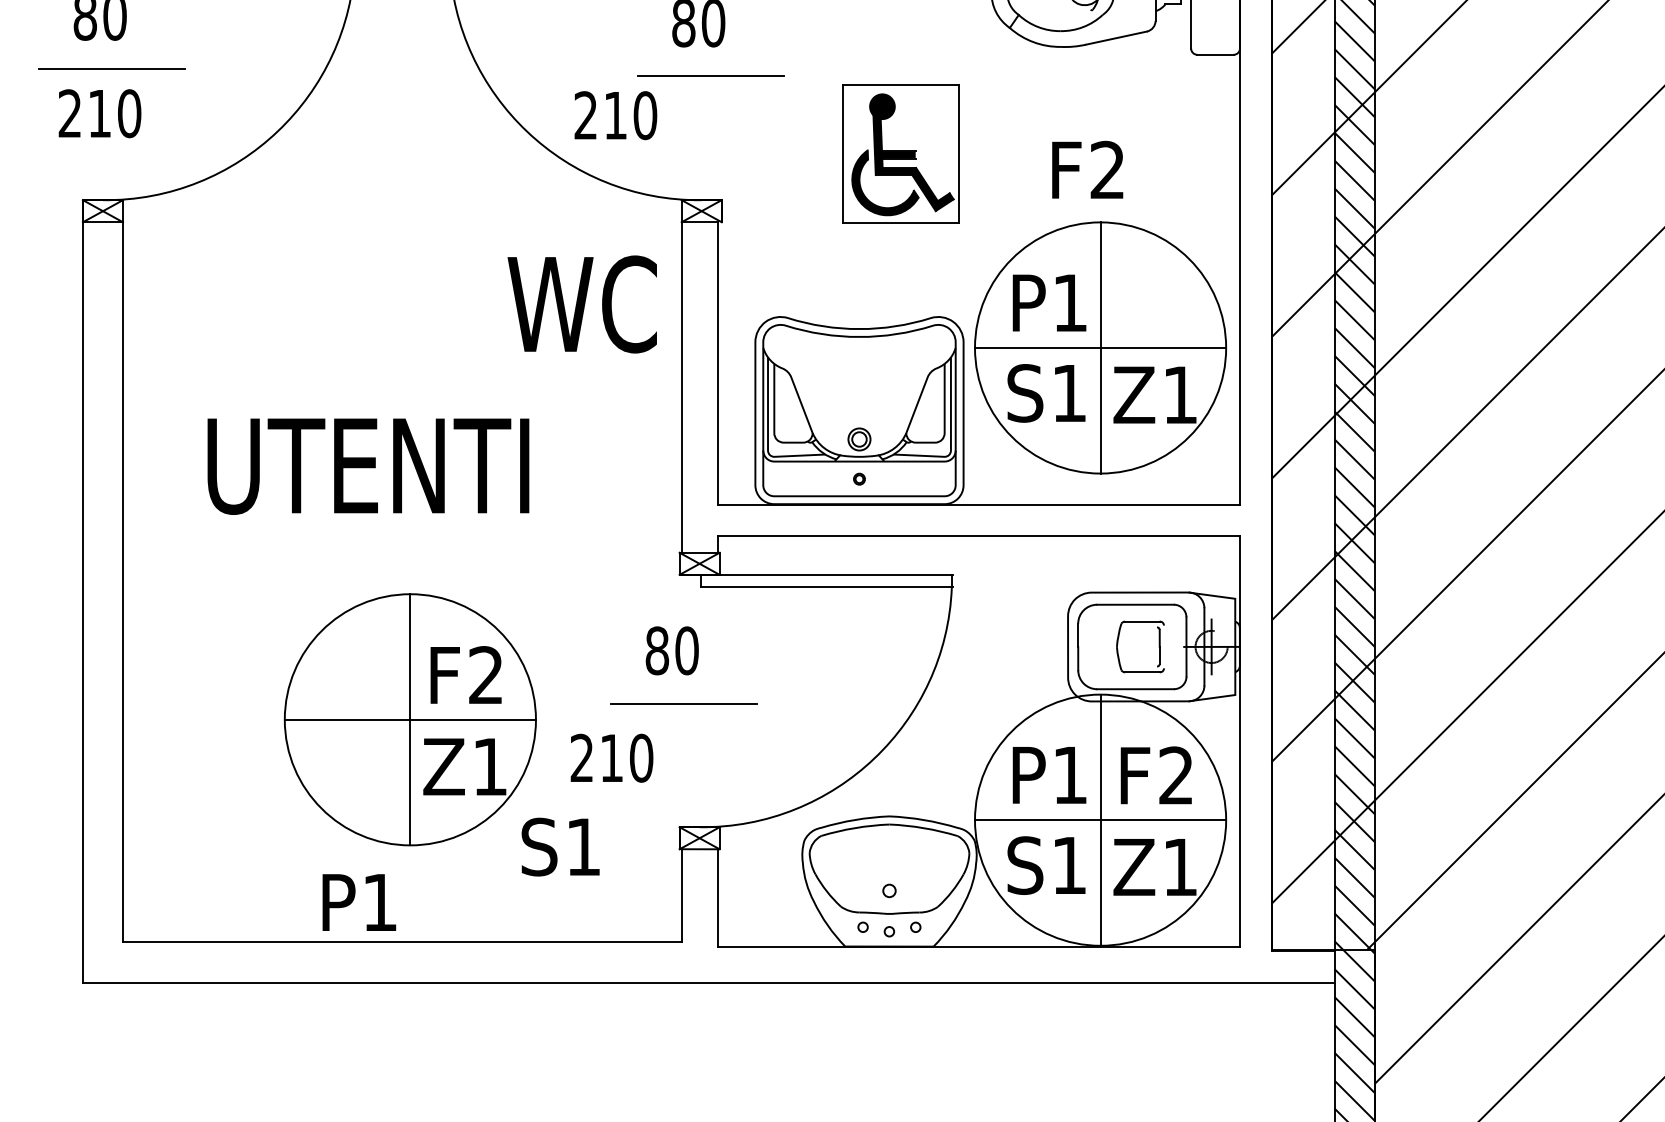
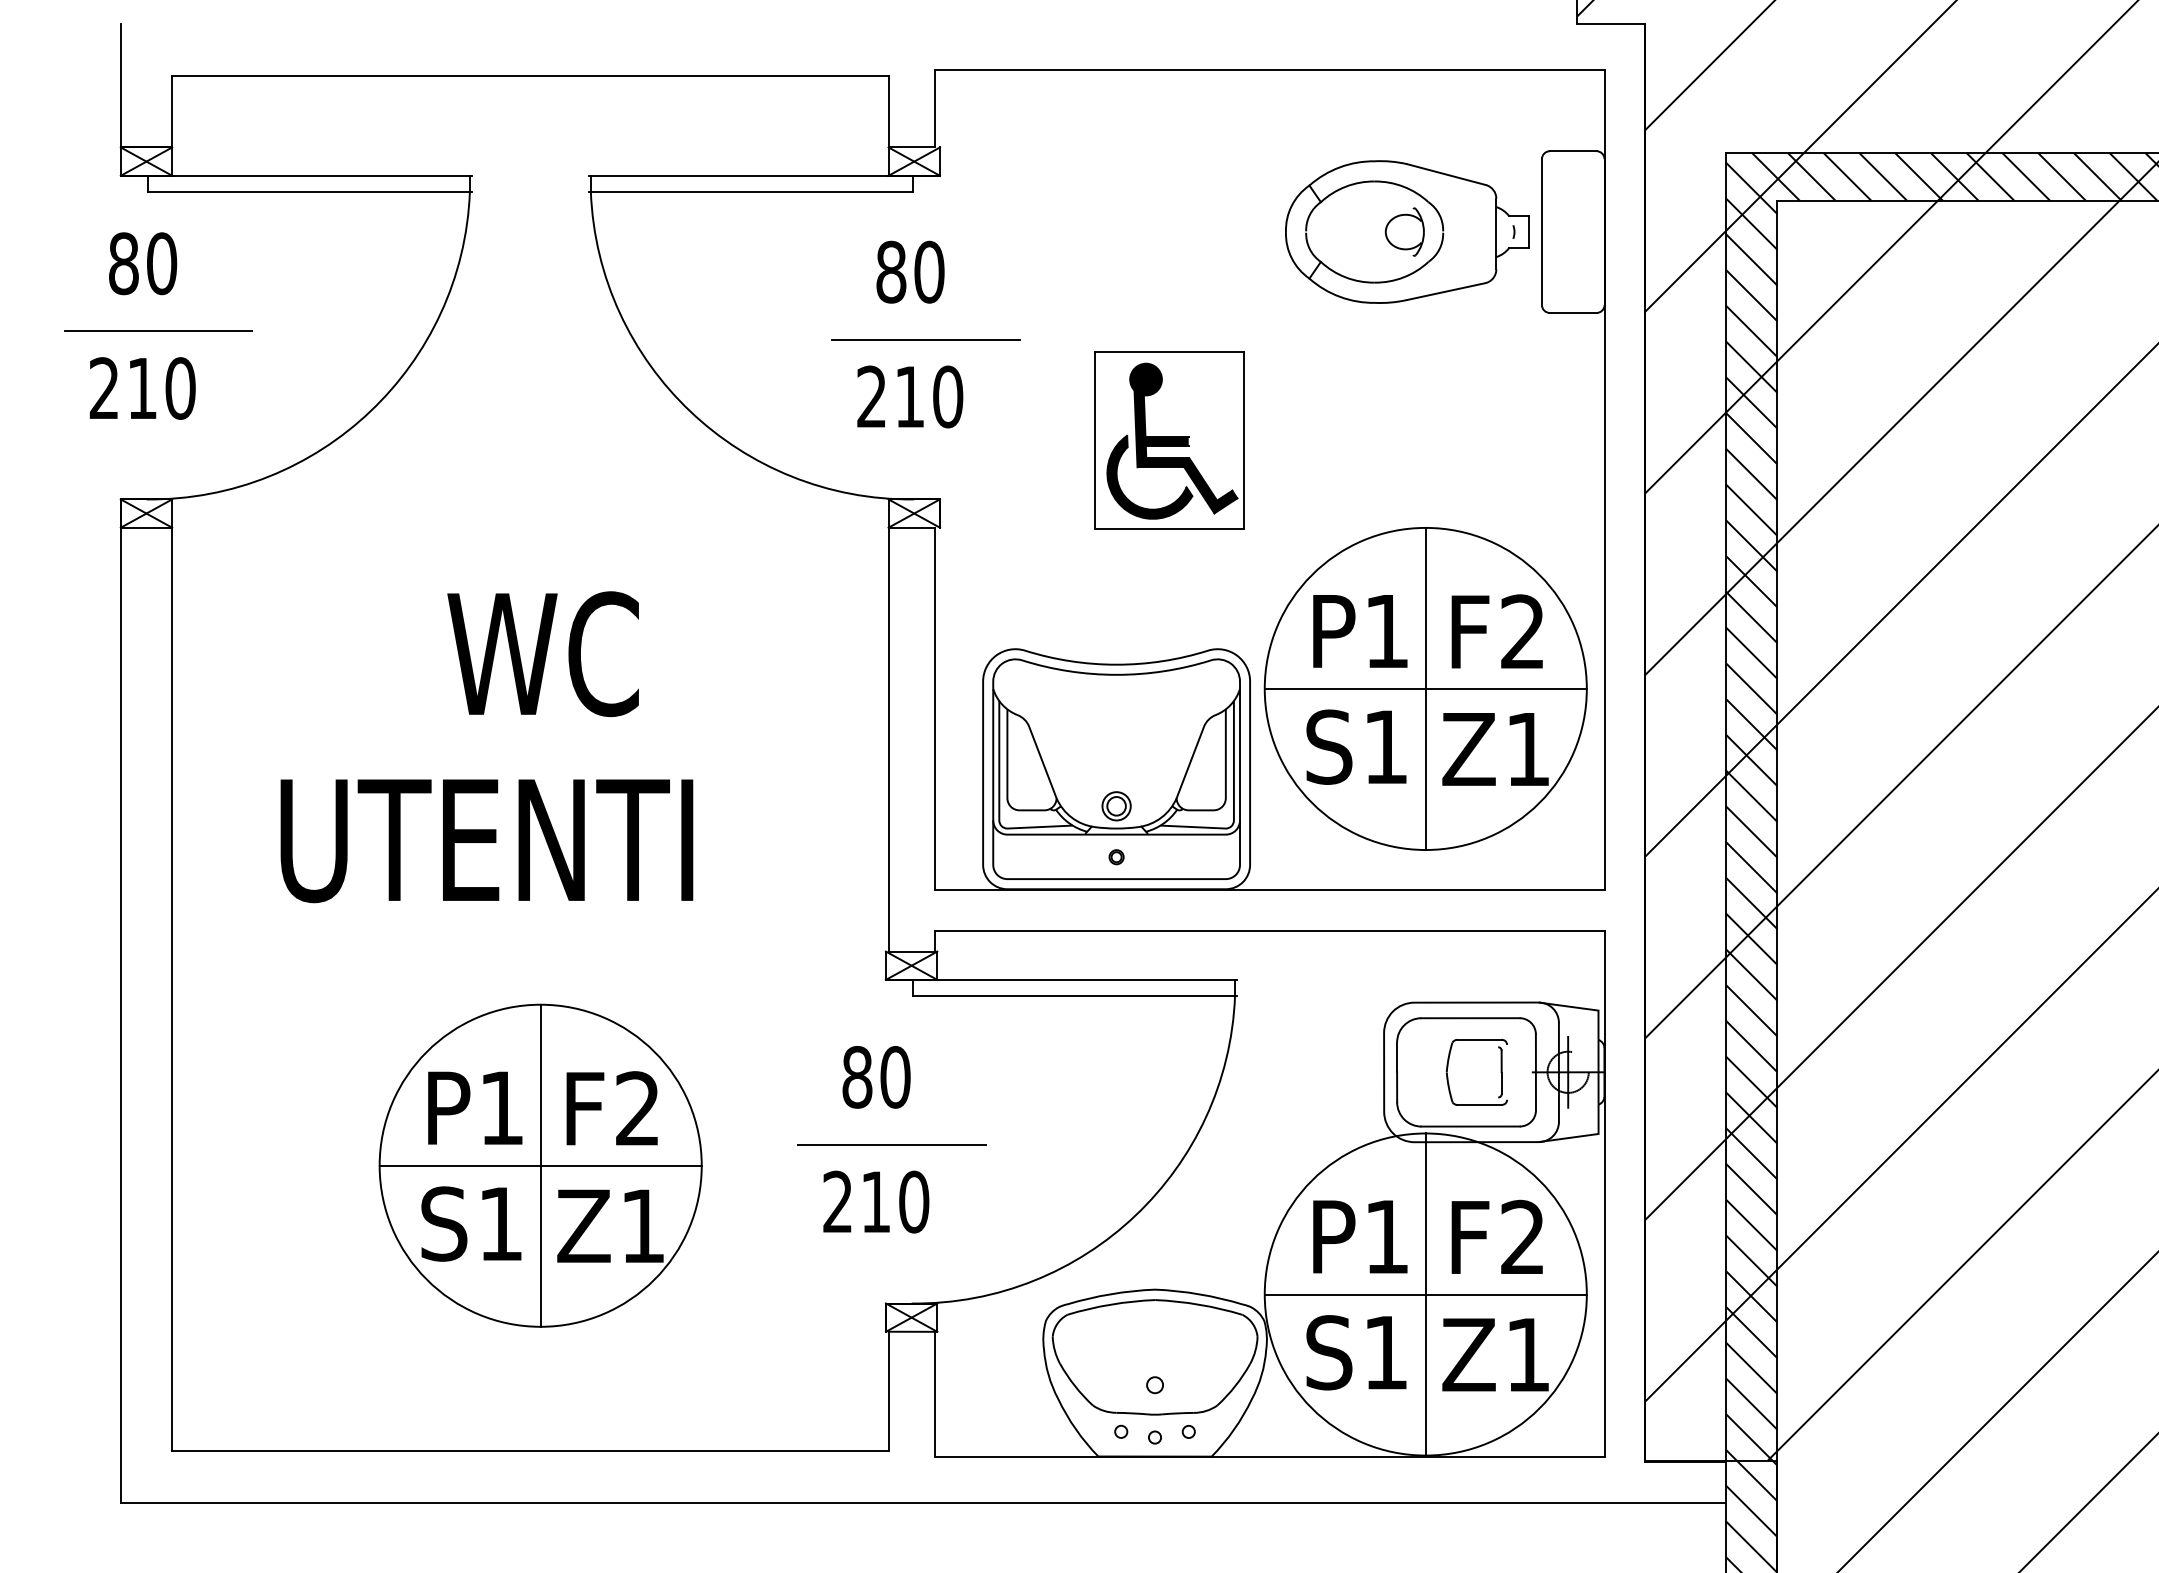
text: (616, 115) -> (910, 396), moved
text: (1087, 169) -> (1496, 631), moved
text: (581, 304) -> (542, 654), moved
text: (612, 757) -> (876, 1201), moved
text: (560, 846) -> (471, 1223), moved
text: (359, 902) -> (475, 1107), moved

